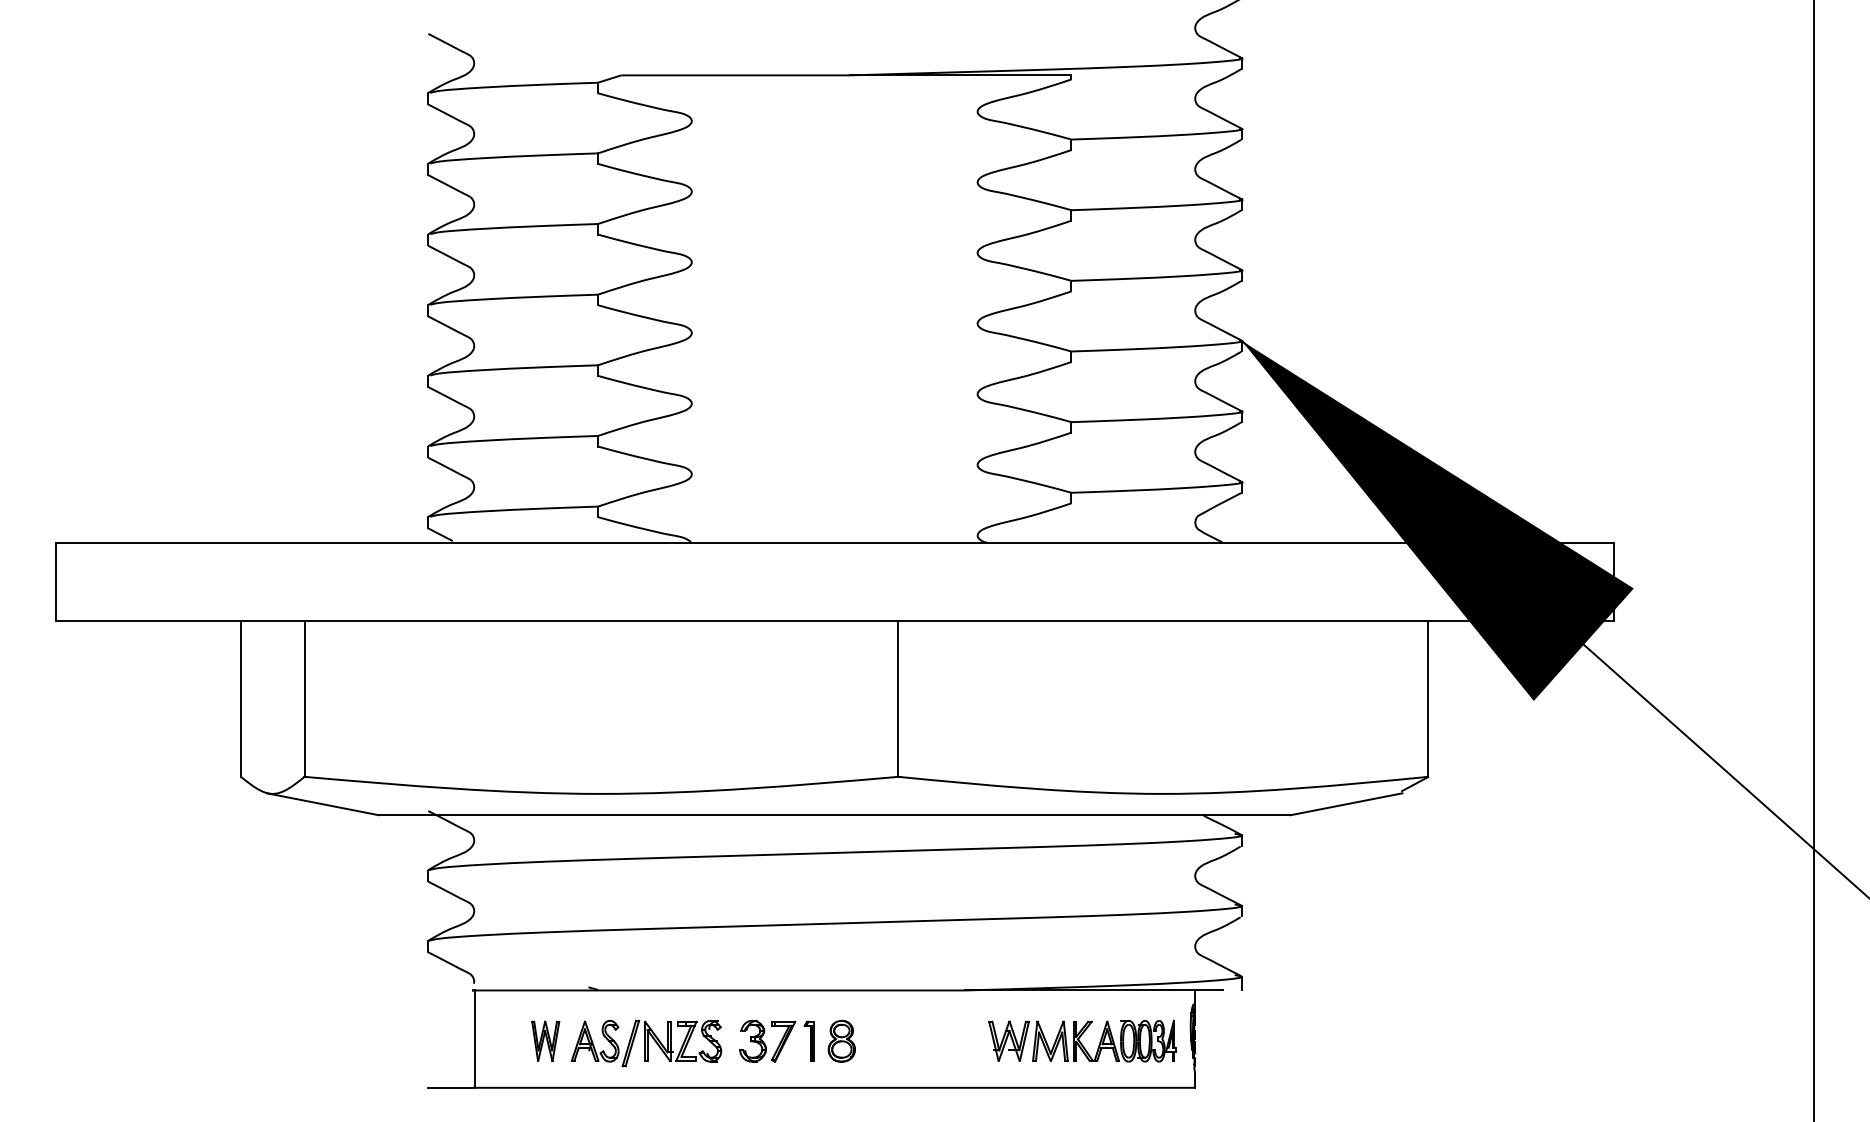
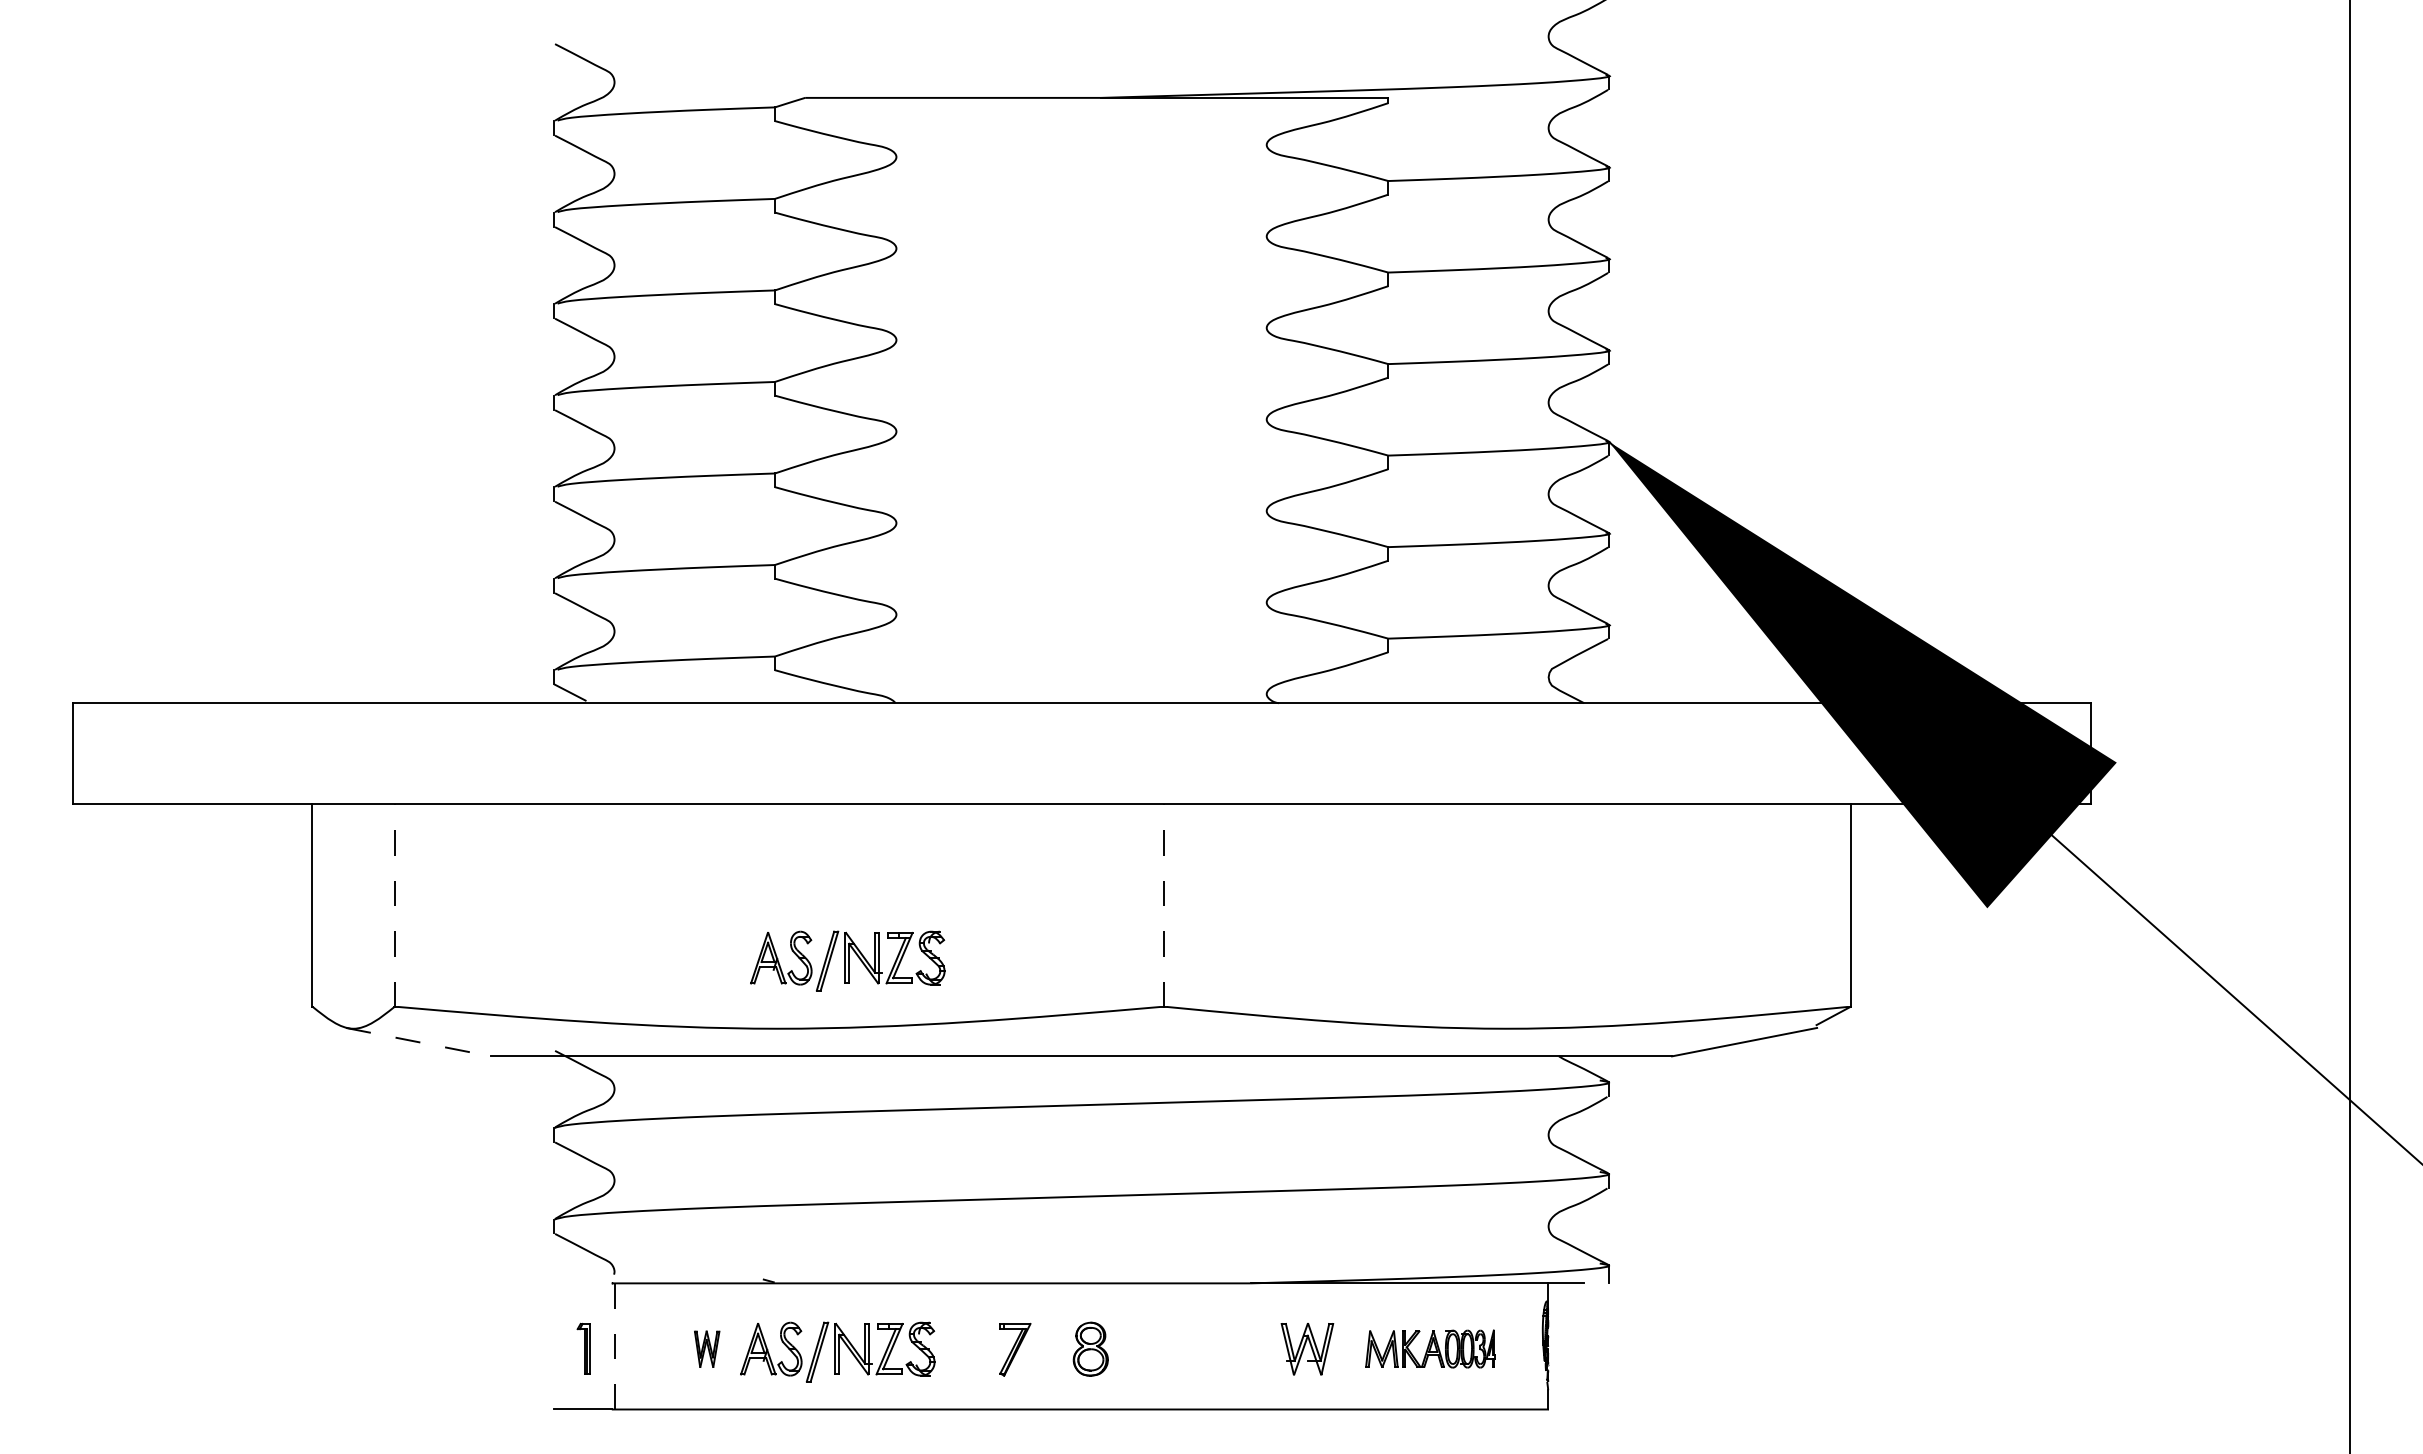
line: (304, 698) -> (394, 905), solid -> dashed
line: (898, 698) -> (1164, 905), solid -> dashed
part: (654, 741) -> (847, 960), added
line: (322, 804) -> (418, 1042), solid -> dashed
line: (474, 1039) -> (614, 1346), solid -> dashed
part: (752, 1040) -> (975, 1348), removed
part: (809, 1040) -> (583, 1348), moved
part: (1104, 1040) -> (1430, 1348), size x0.7
part: (545, 1041) -> (706, 1349), size x0.7

